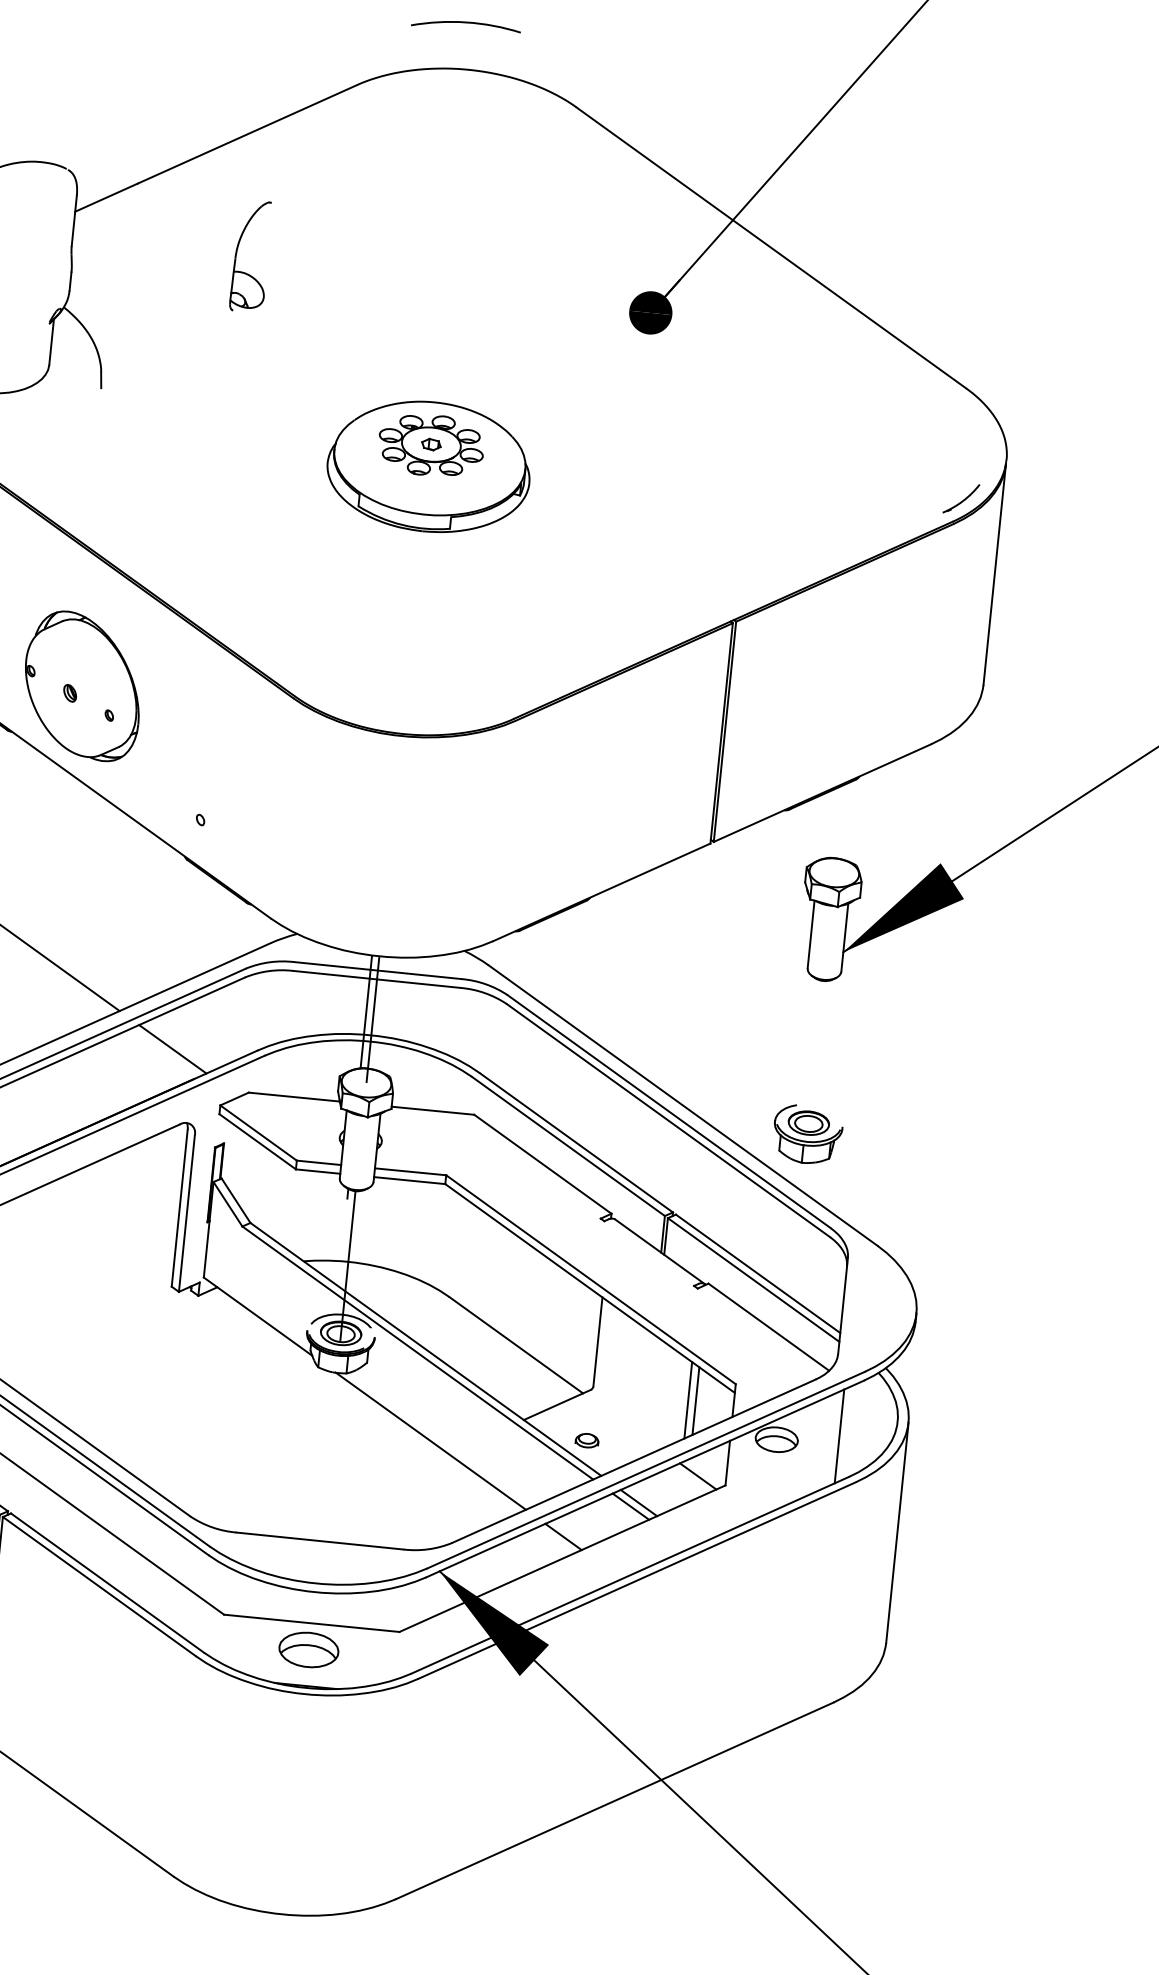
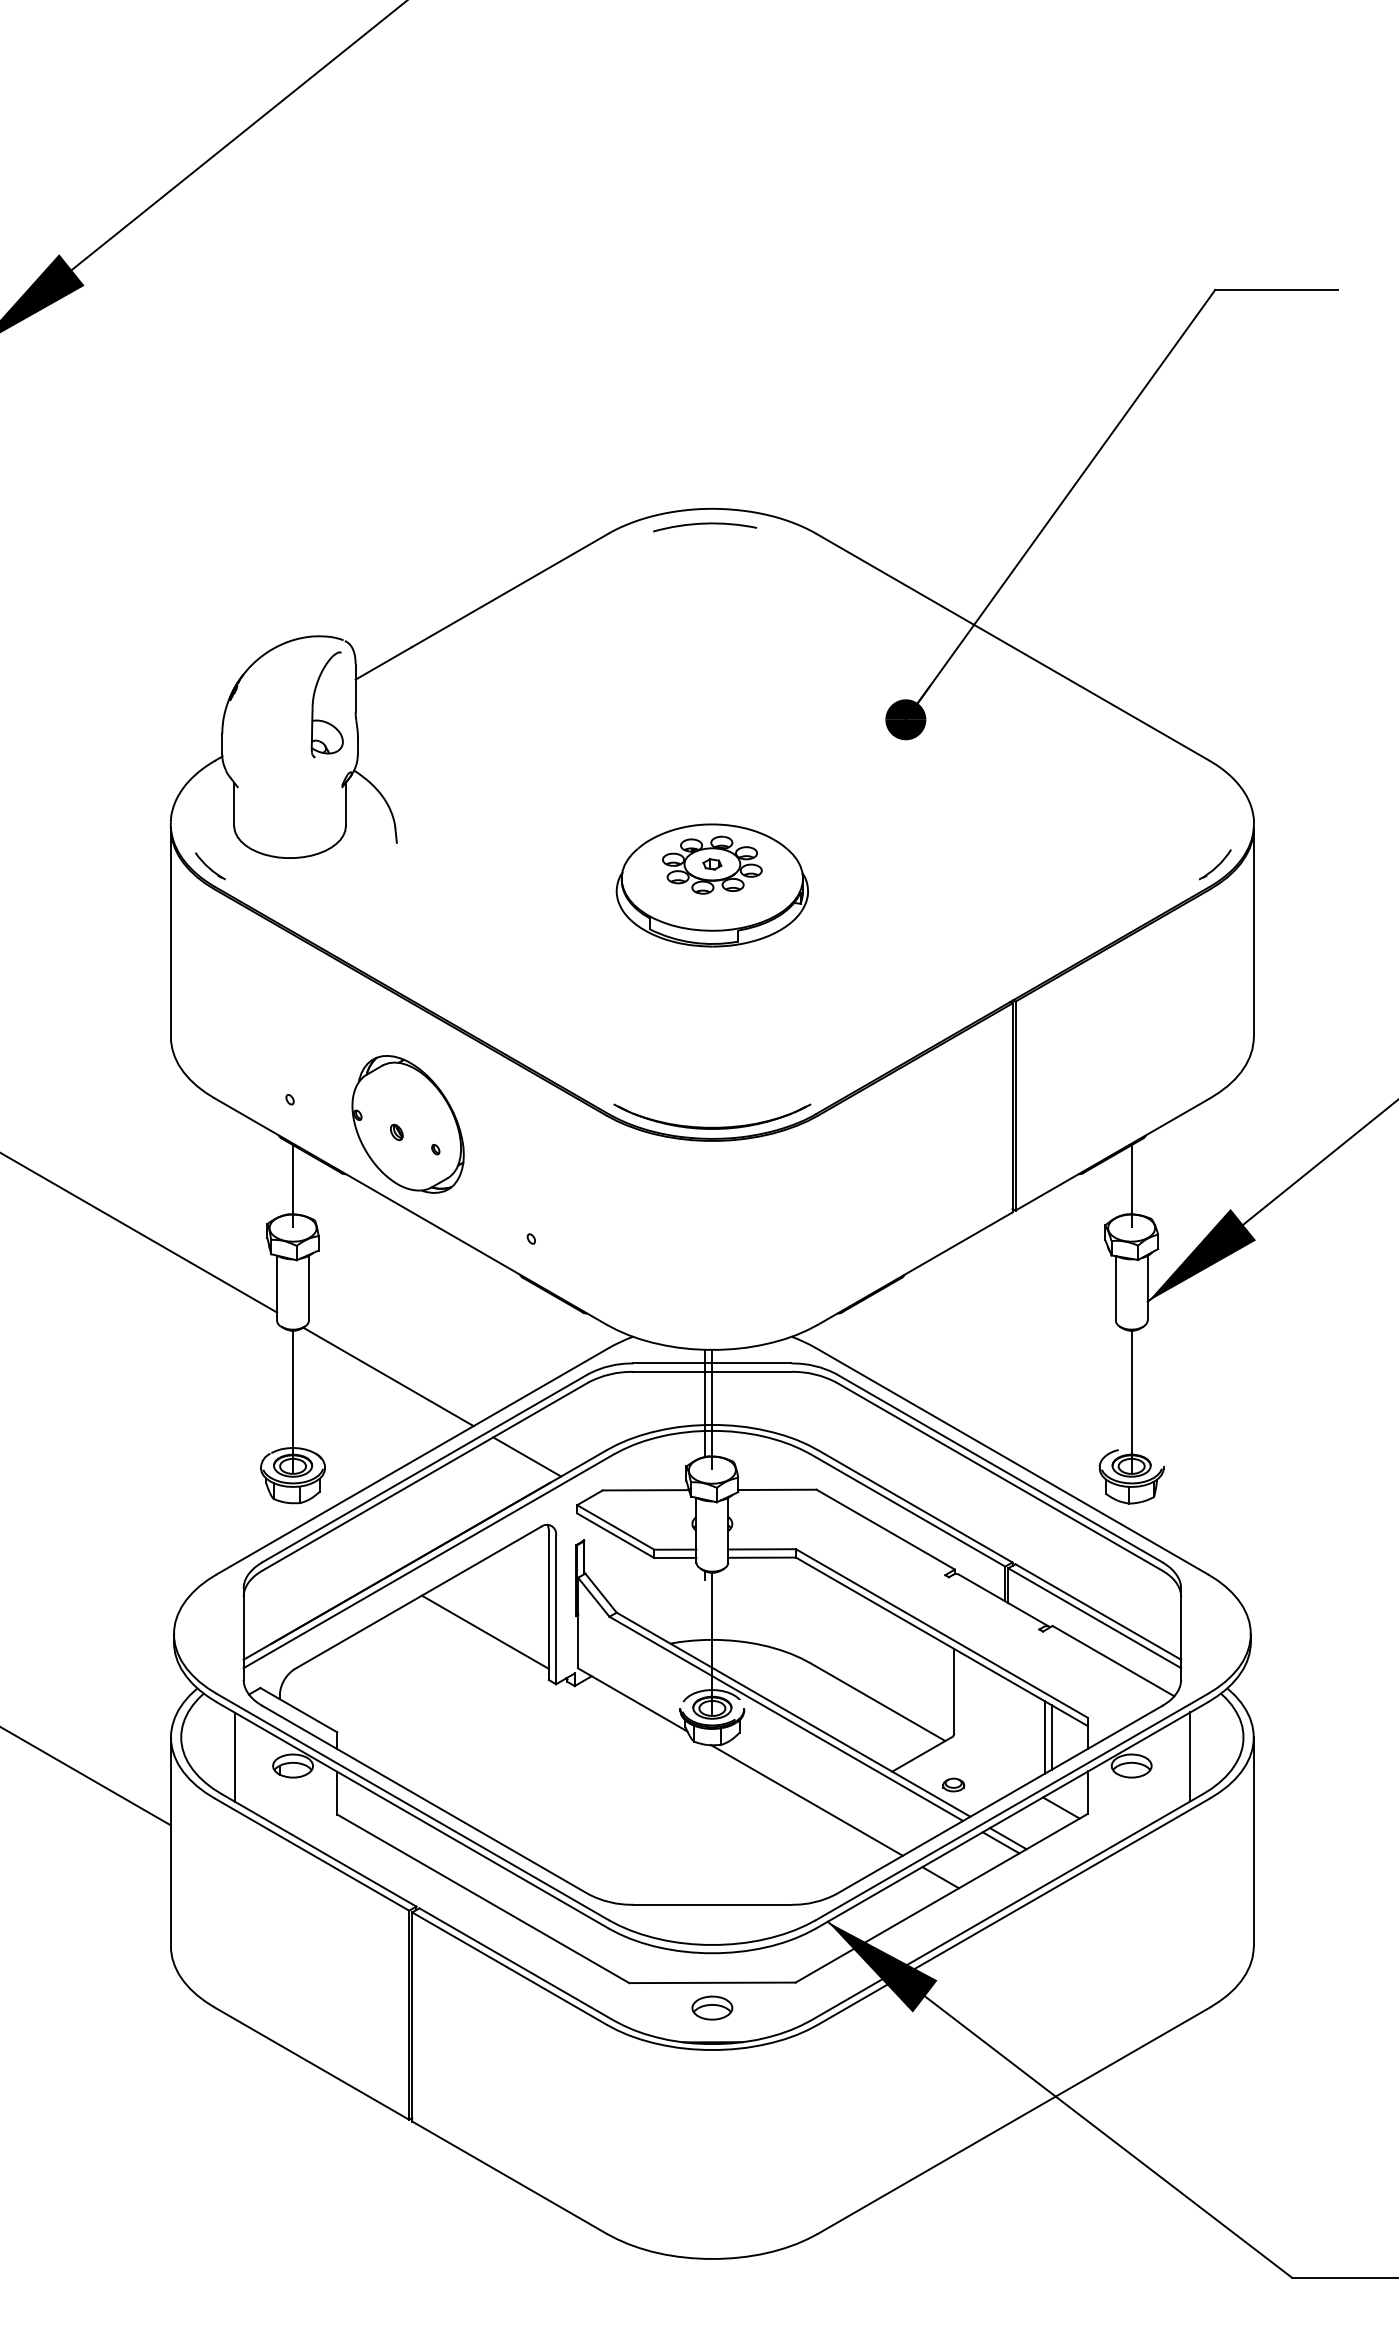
arc: (466, 23) -> (705, 524), moved
part: (238, 249) -> (314, 699), moved
part: (403, 720) -> (712, 1126), added
line: (838, 828) -> (1131, 1186), added
line: (815, 1055) -> (1131, 1401), added
line: (109, 1228) -> (484, 1631), added
part: (309, 1649) -> (712, 2007), size x0.71

